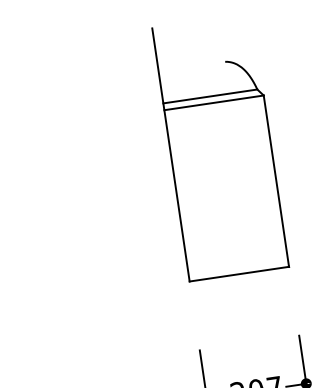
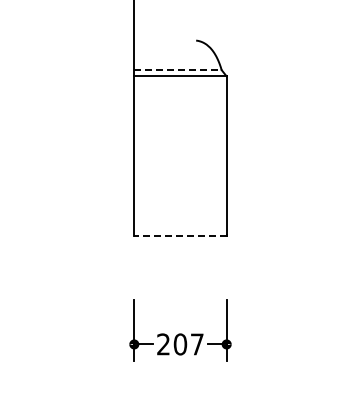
line: (209, 96) -> (177, 70), solid -> dashed
line: (239, 273) -> (180, 235), solid -> dashed

